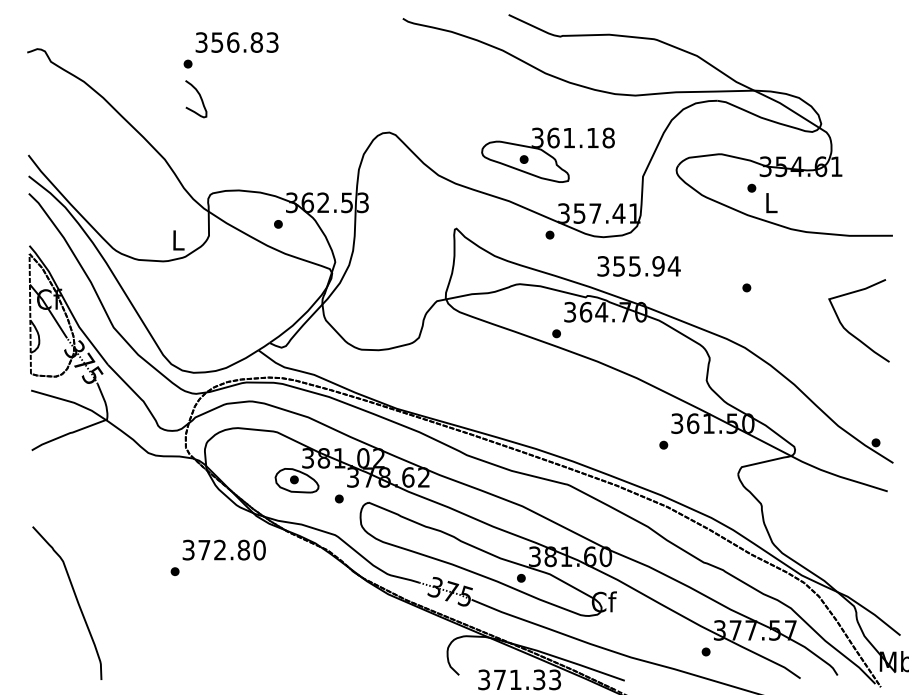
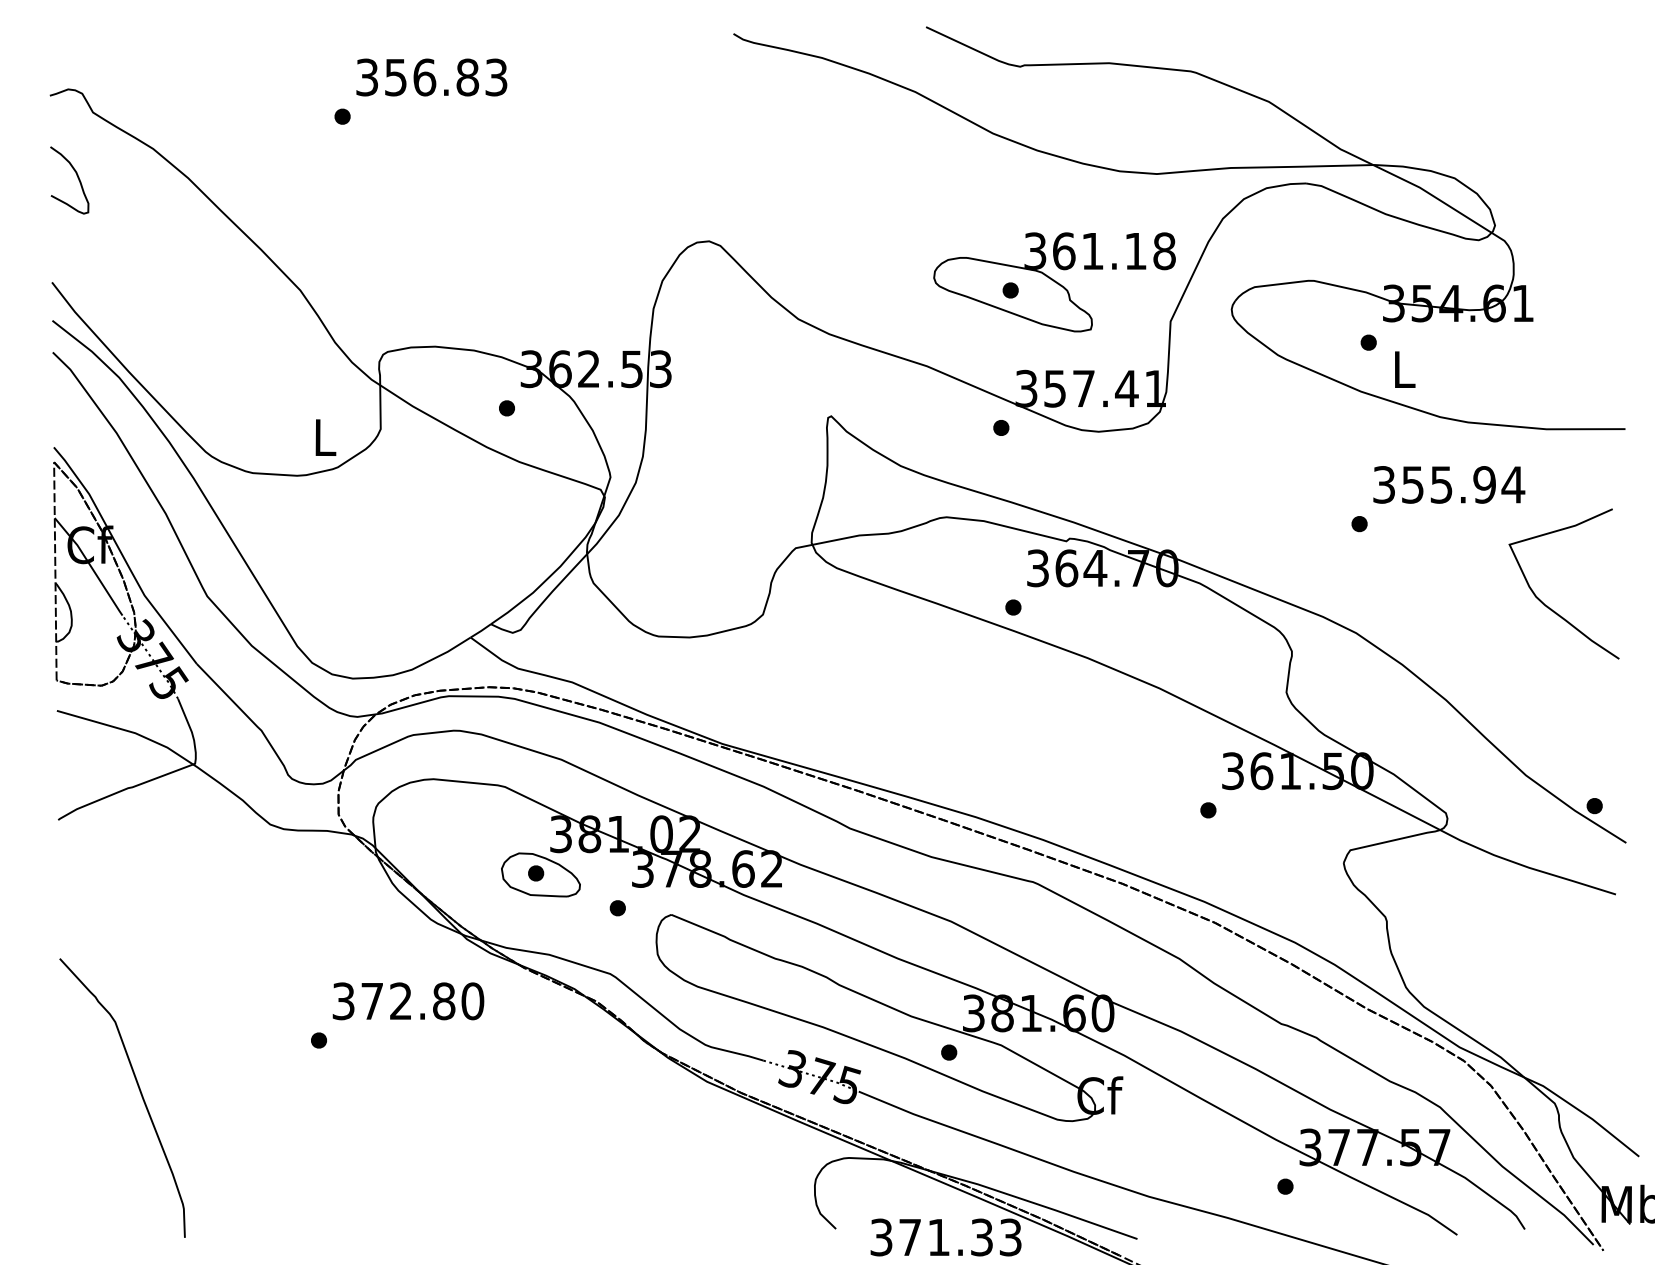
curve: (200, 99) -> (77, 181), moved
part: (547, 154) -> (1053, 281), moved
text: (638, 266) -> (1448, 485), moved

